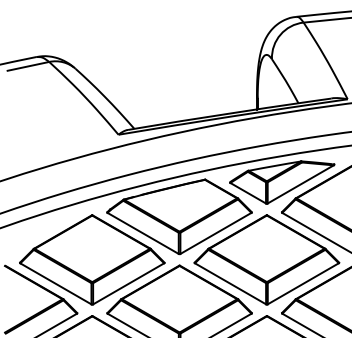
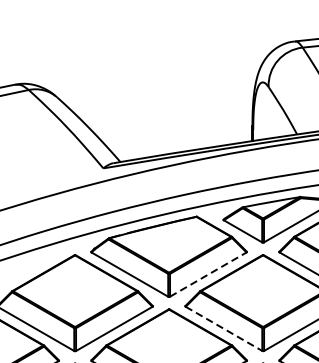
line: (216, 233) -> (208, 274), solid -> dashed
line: (230, 284) -> (223, 329), solid -> dashed

